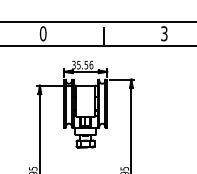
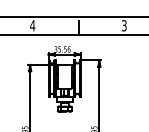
text: (42, 33) -> (32, 25), 0 -> 4

